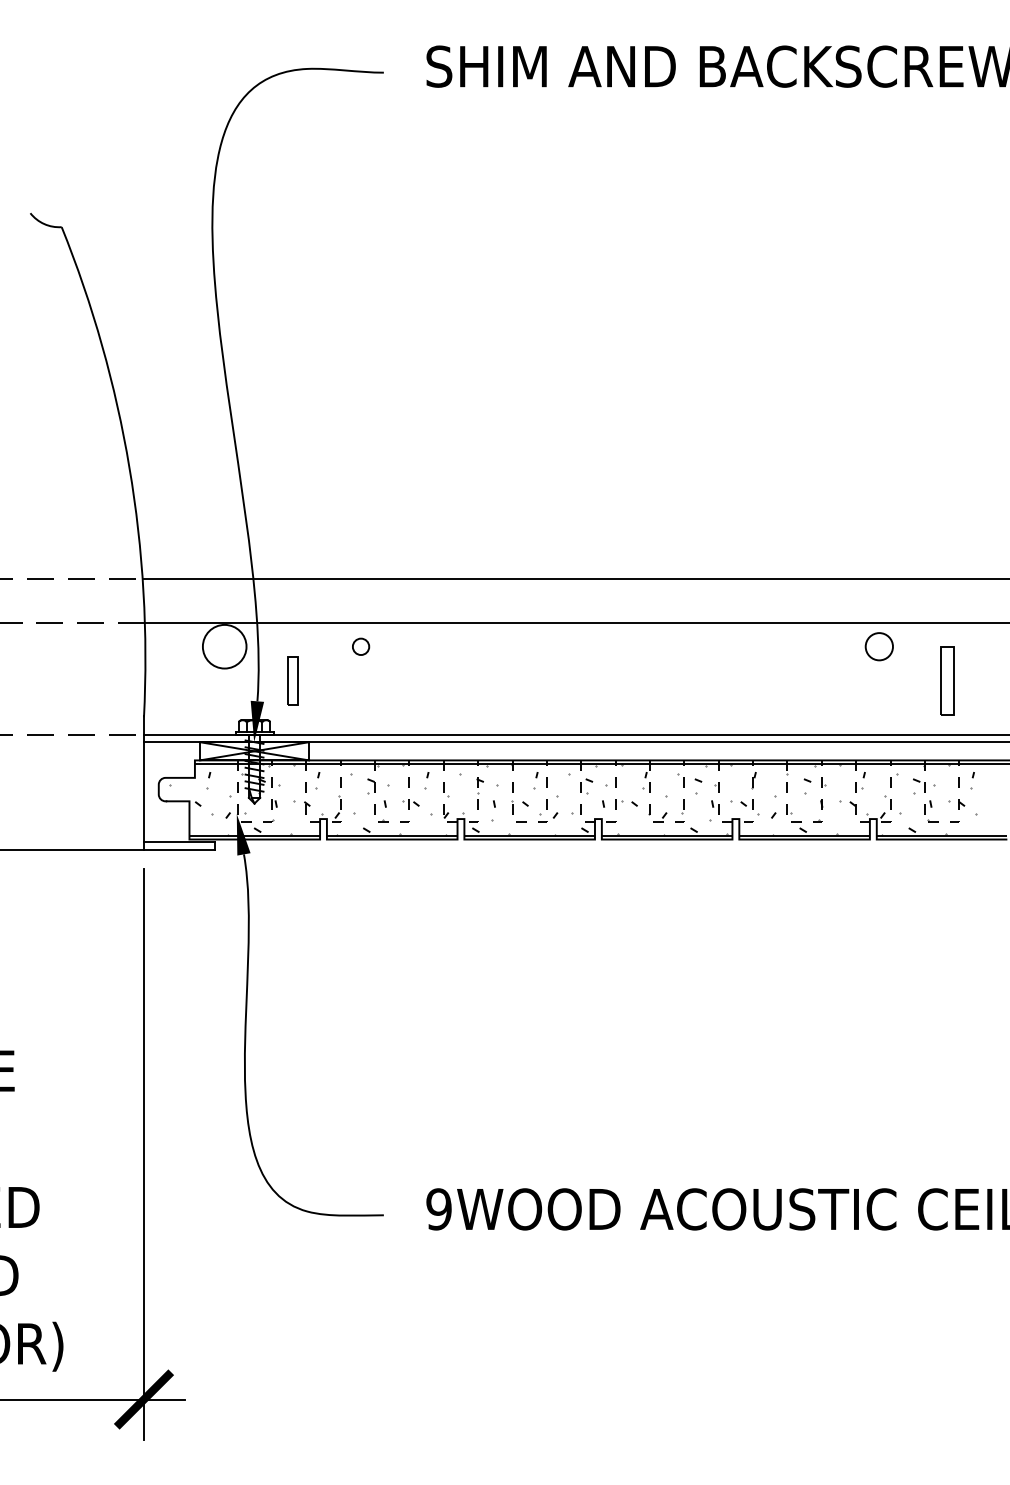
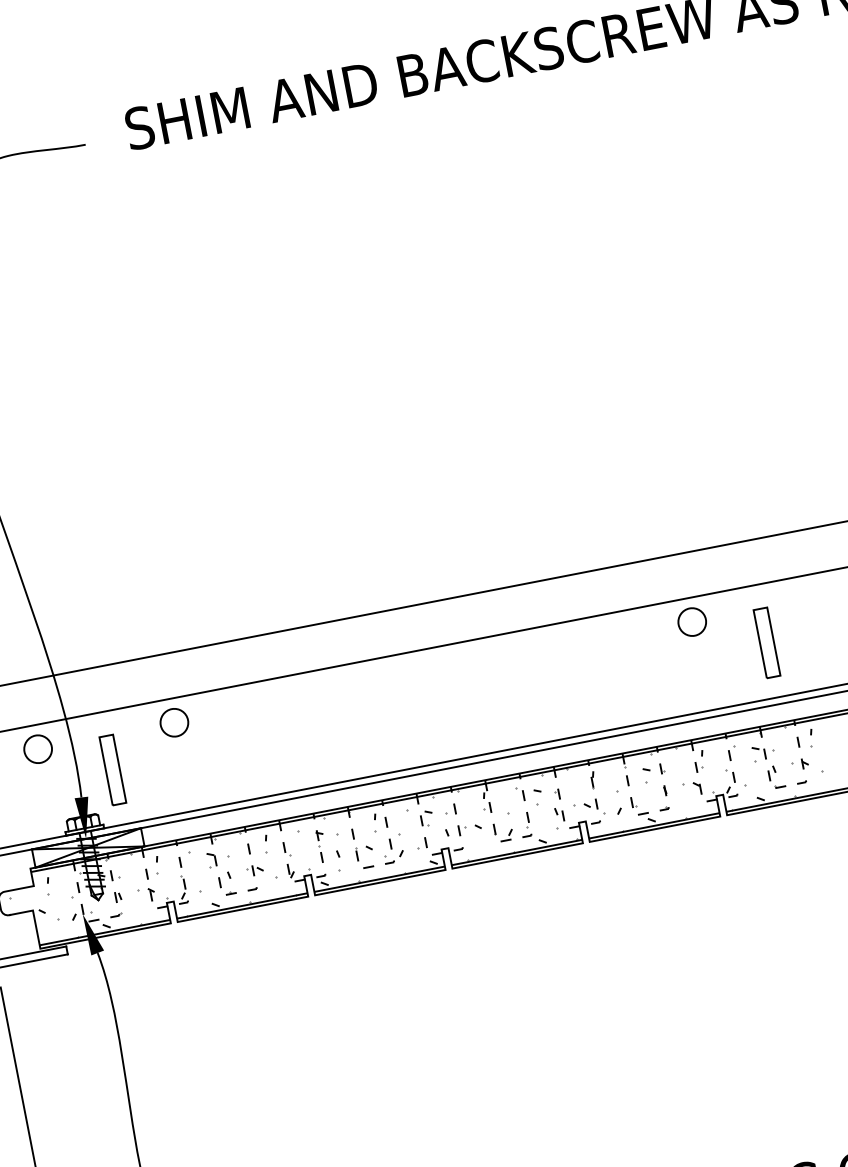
circle: (224, 646) -> (37, 749), size x0.62
circle: (360, 646) -> (173, 722), size x1.67
part: (292, 680) -> (112, 769), size x1.43

